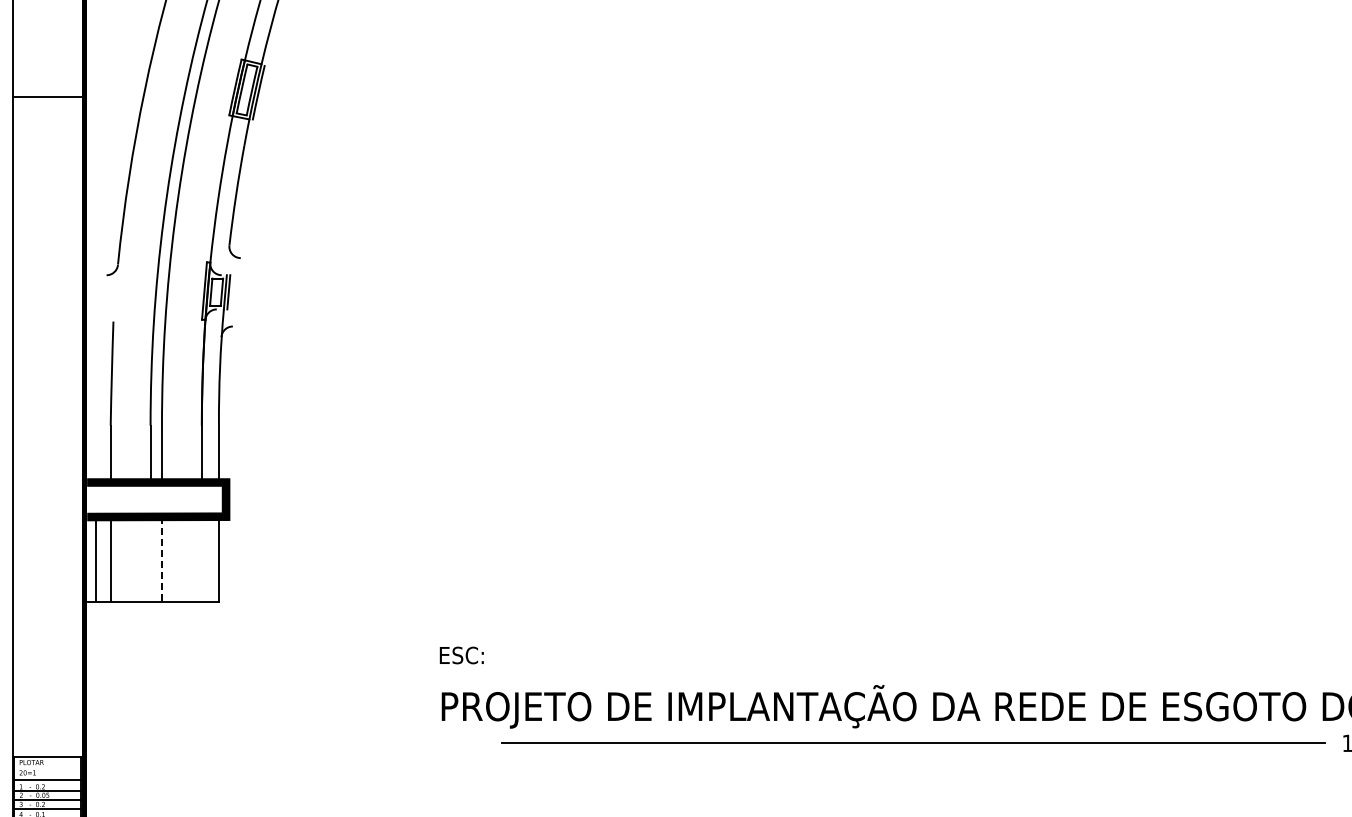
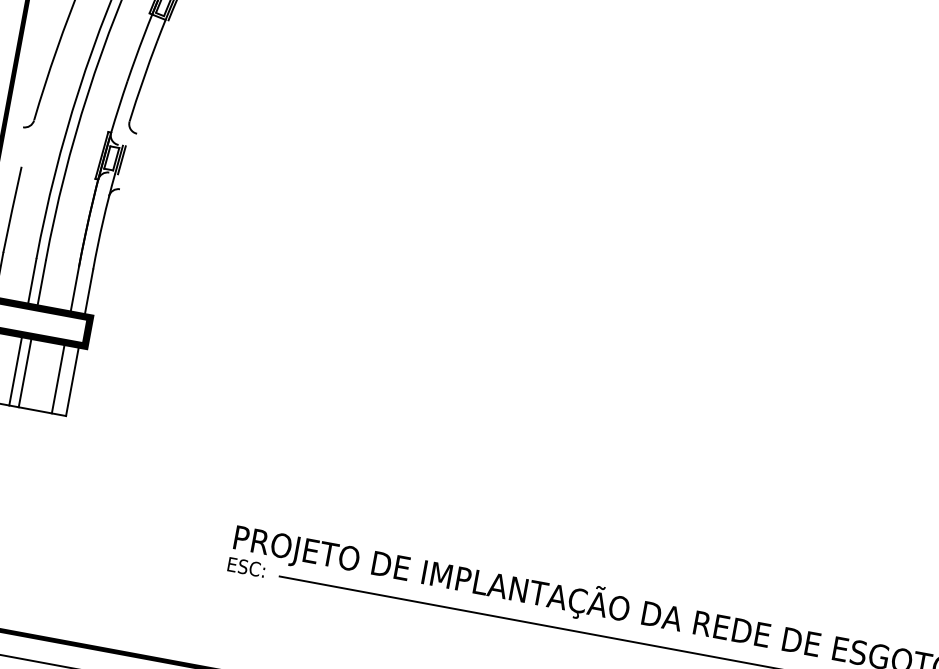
line: (150, 559) -> (15, 370), added
line: (161, 559) -> (24, 371), dashed -> solid
line: (201, 559) -> (58, 377), added
text: (461, 655) -> (246, 567), moved

